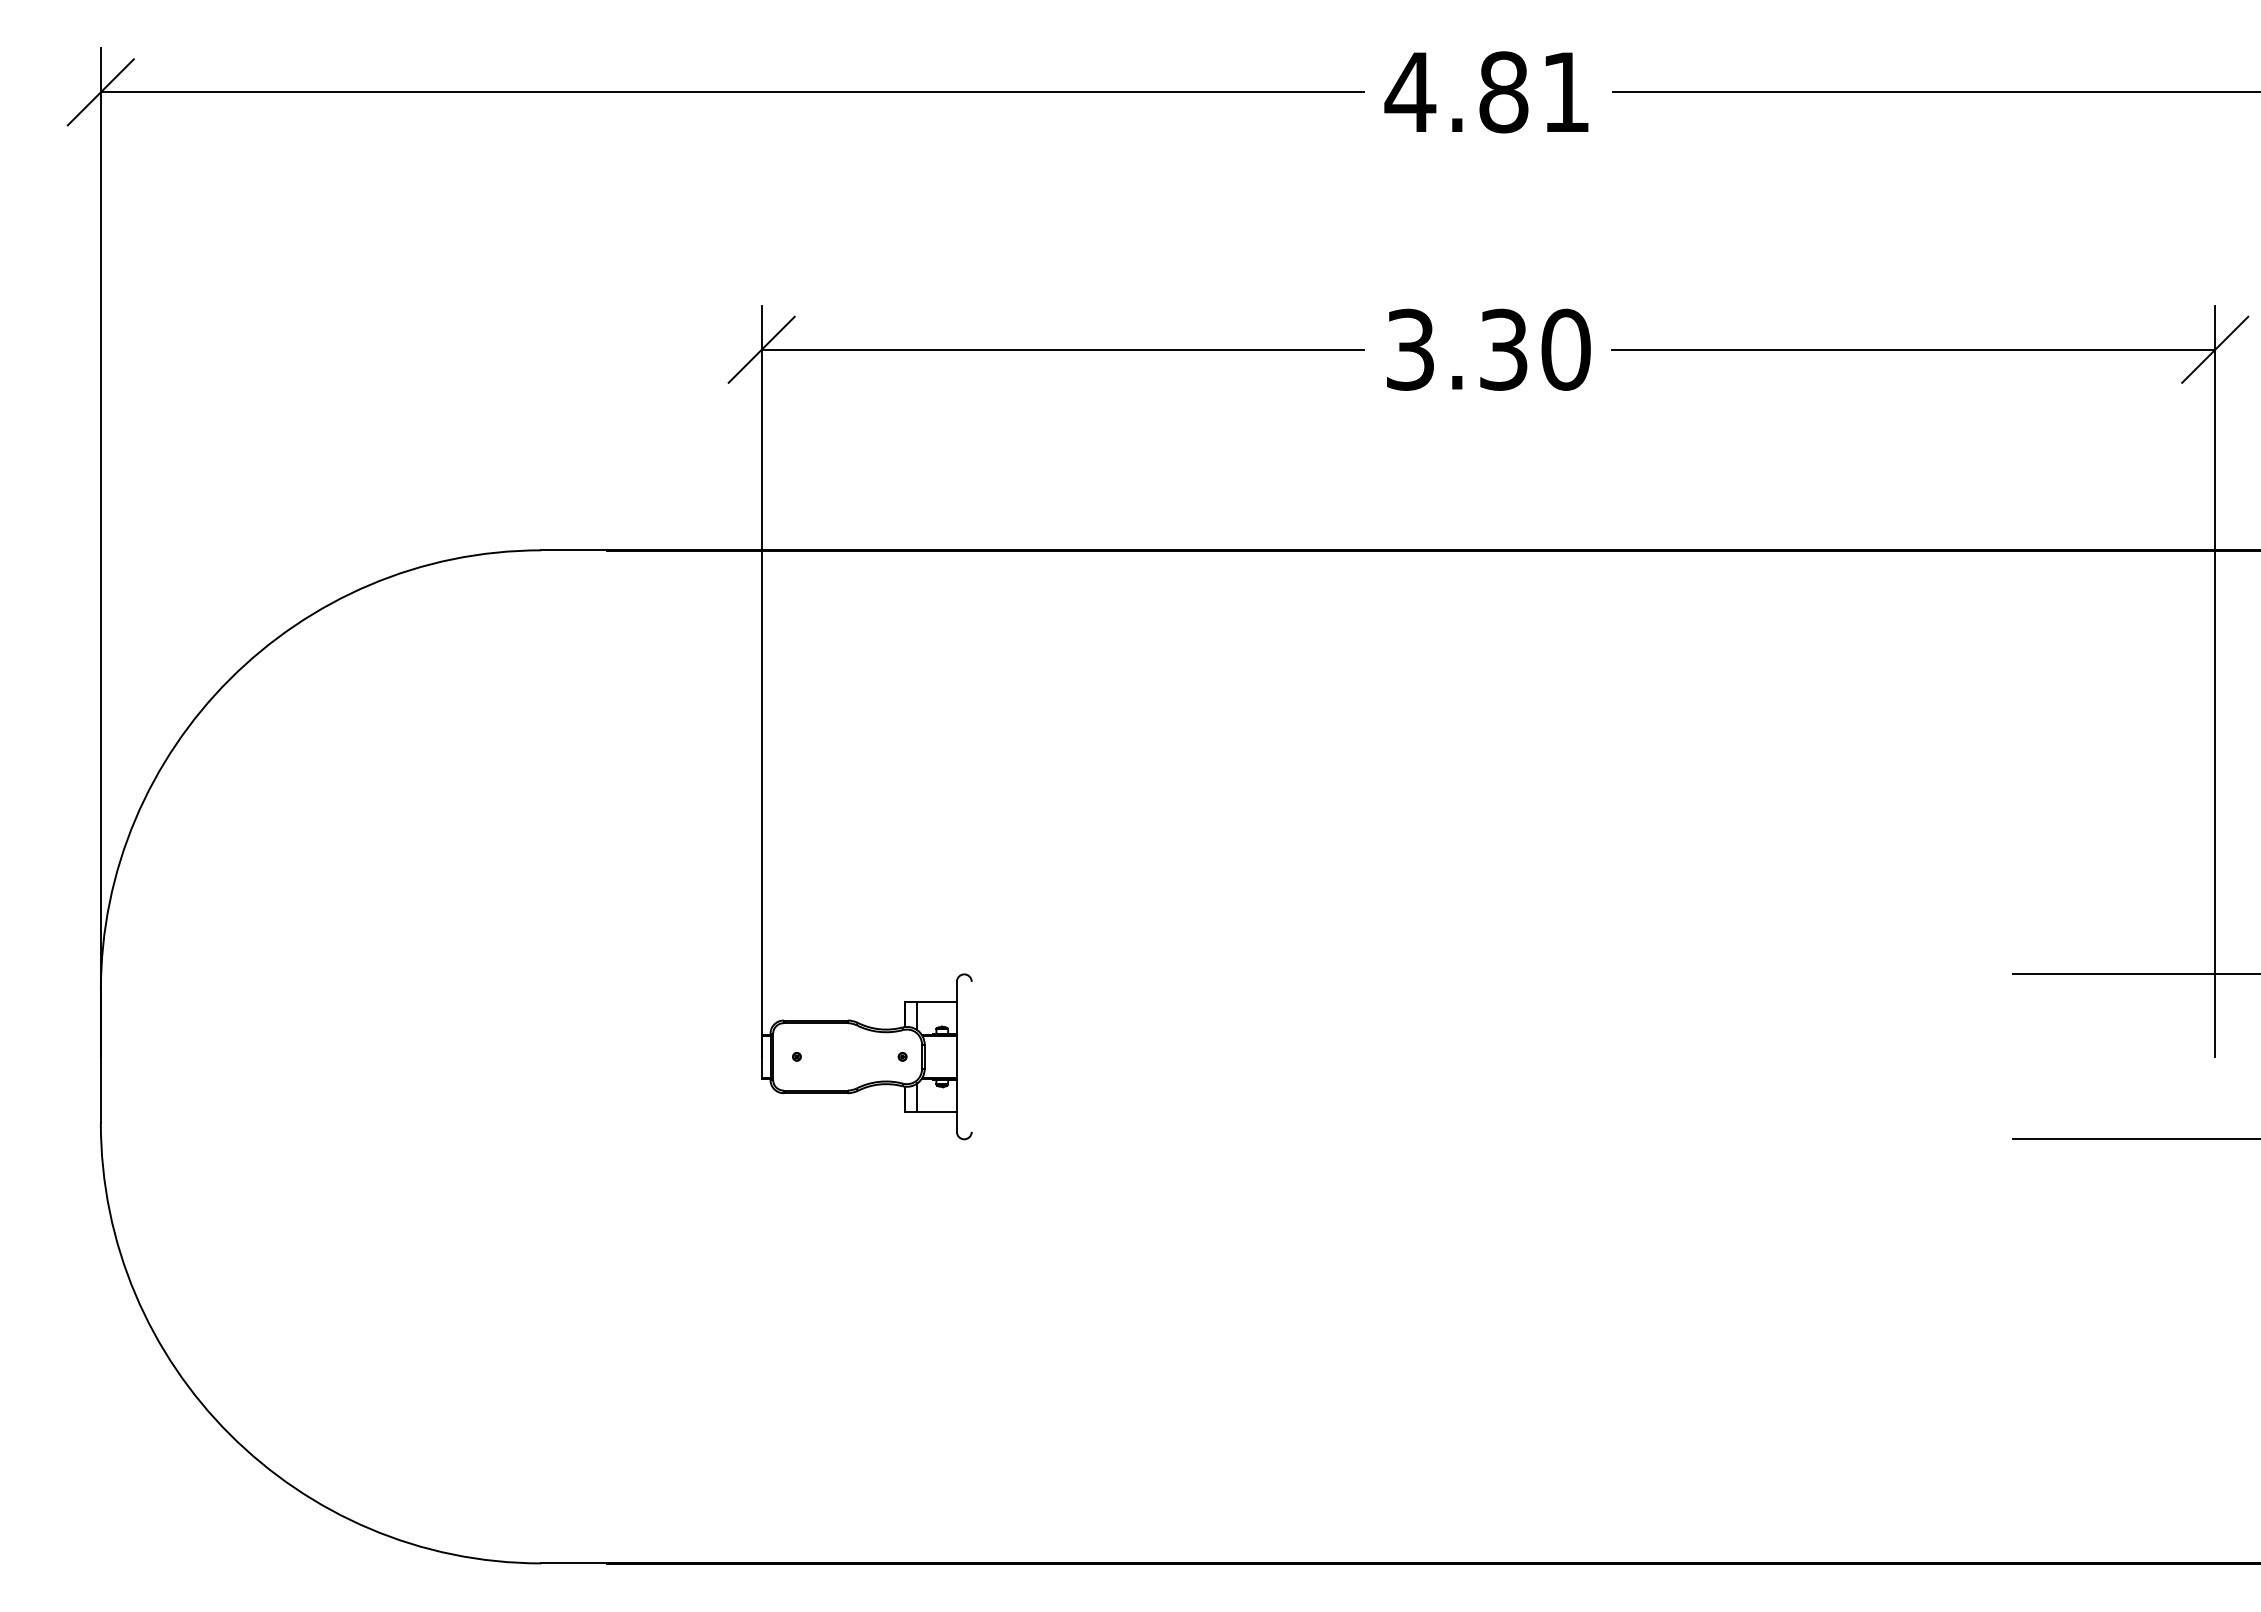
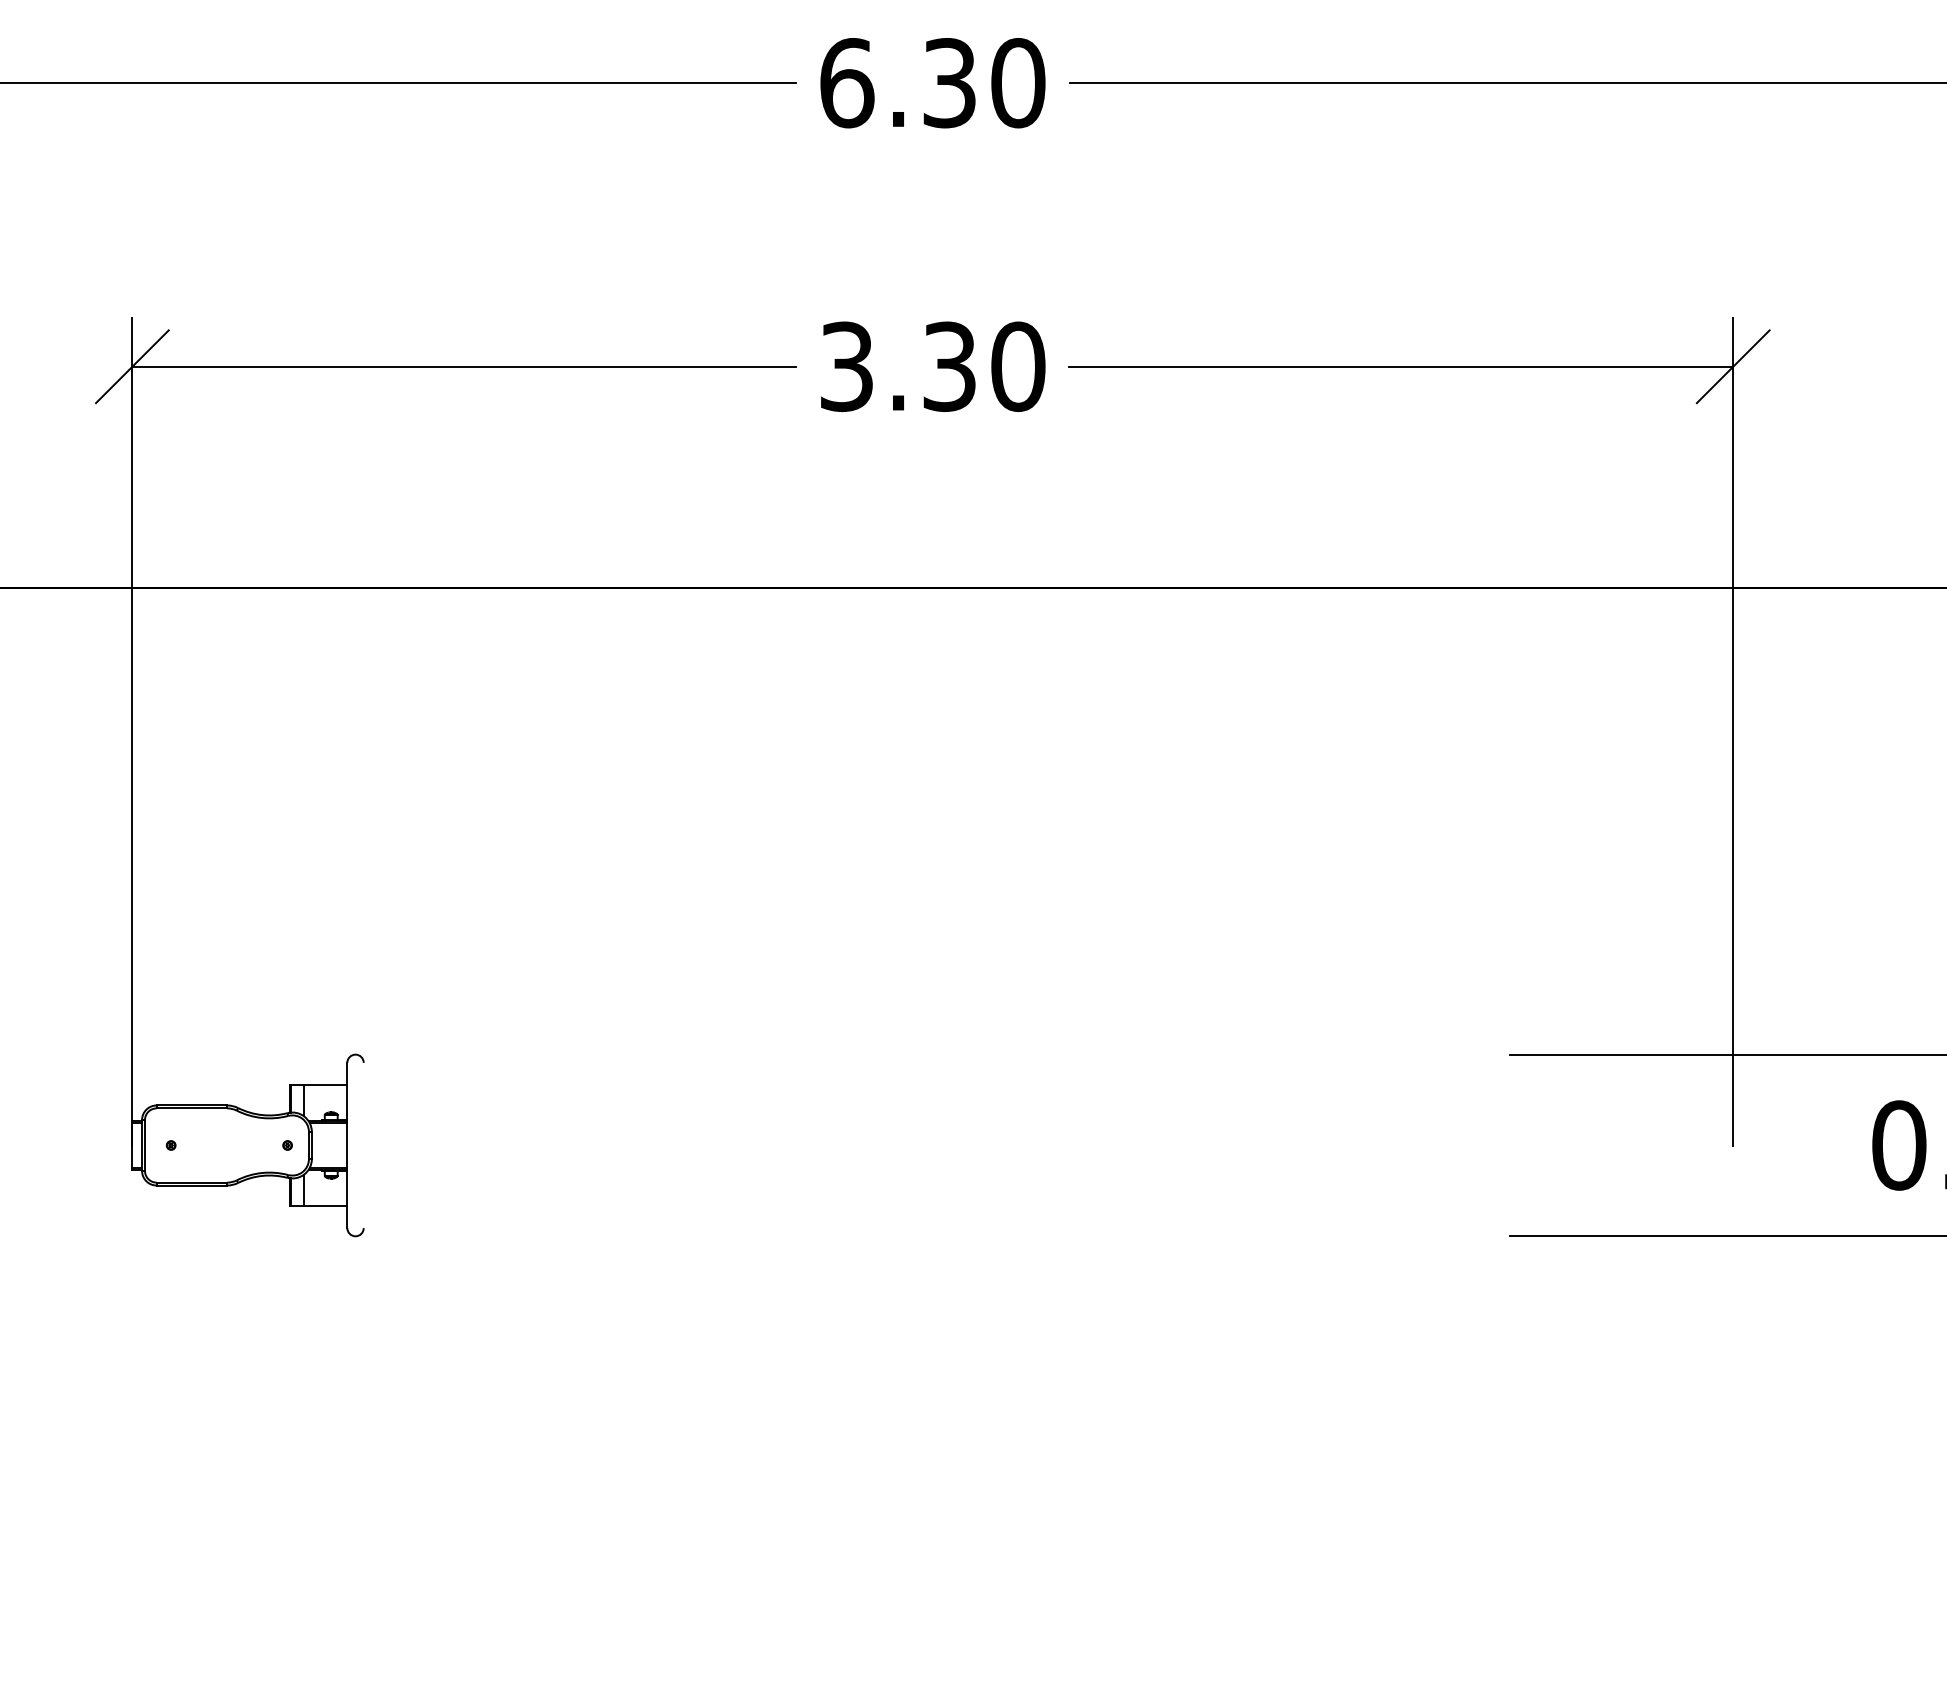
text: (1487, 92) -> (931, 83), 4.81 -> 6.30

